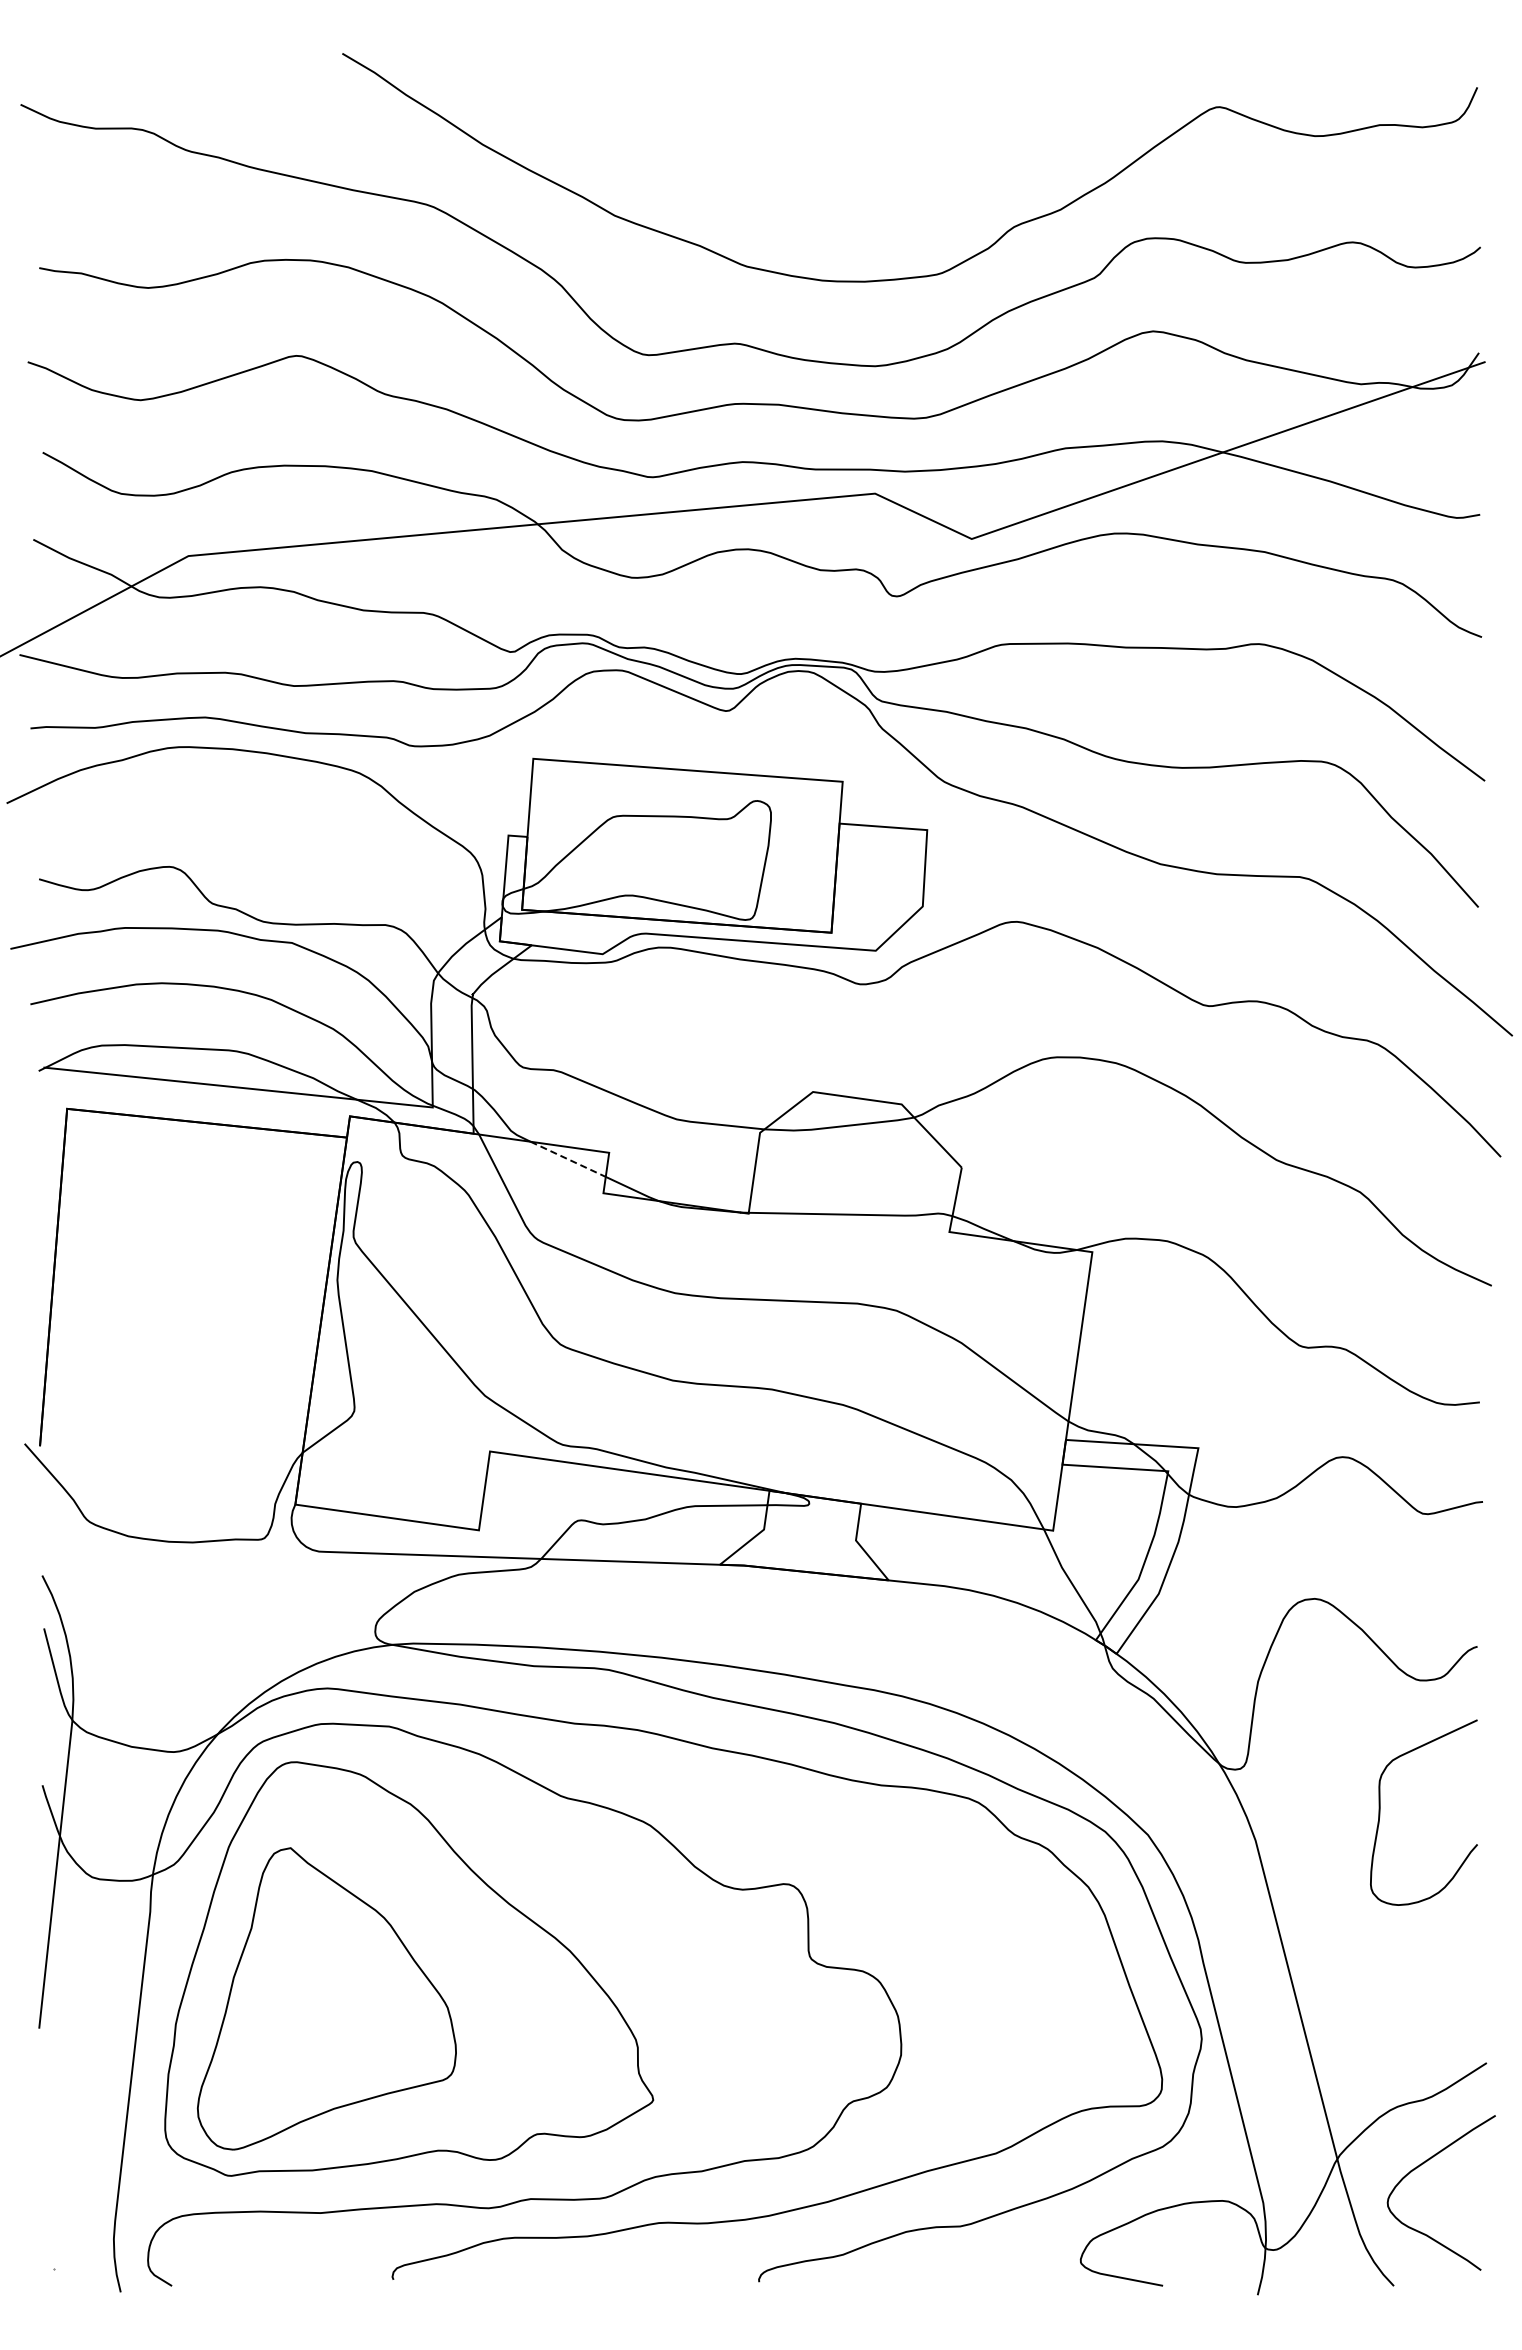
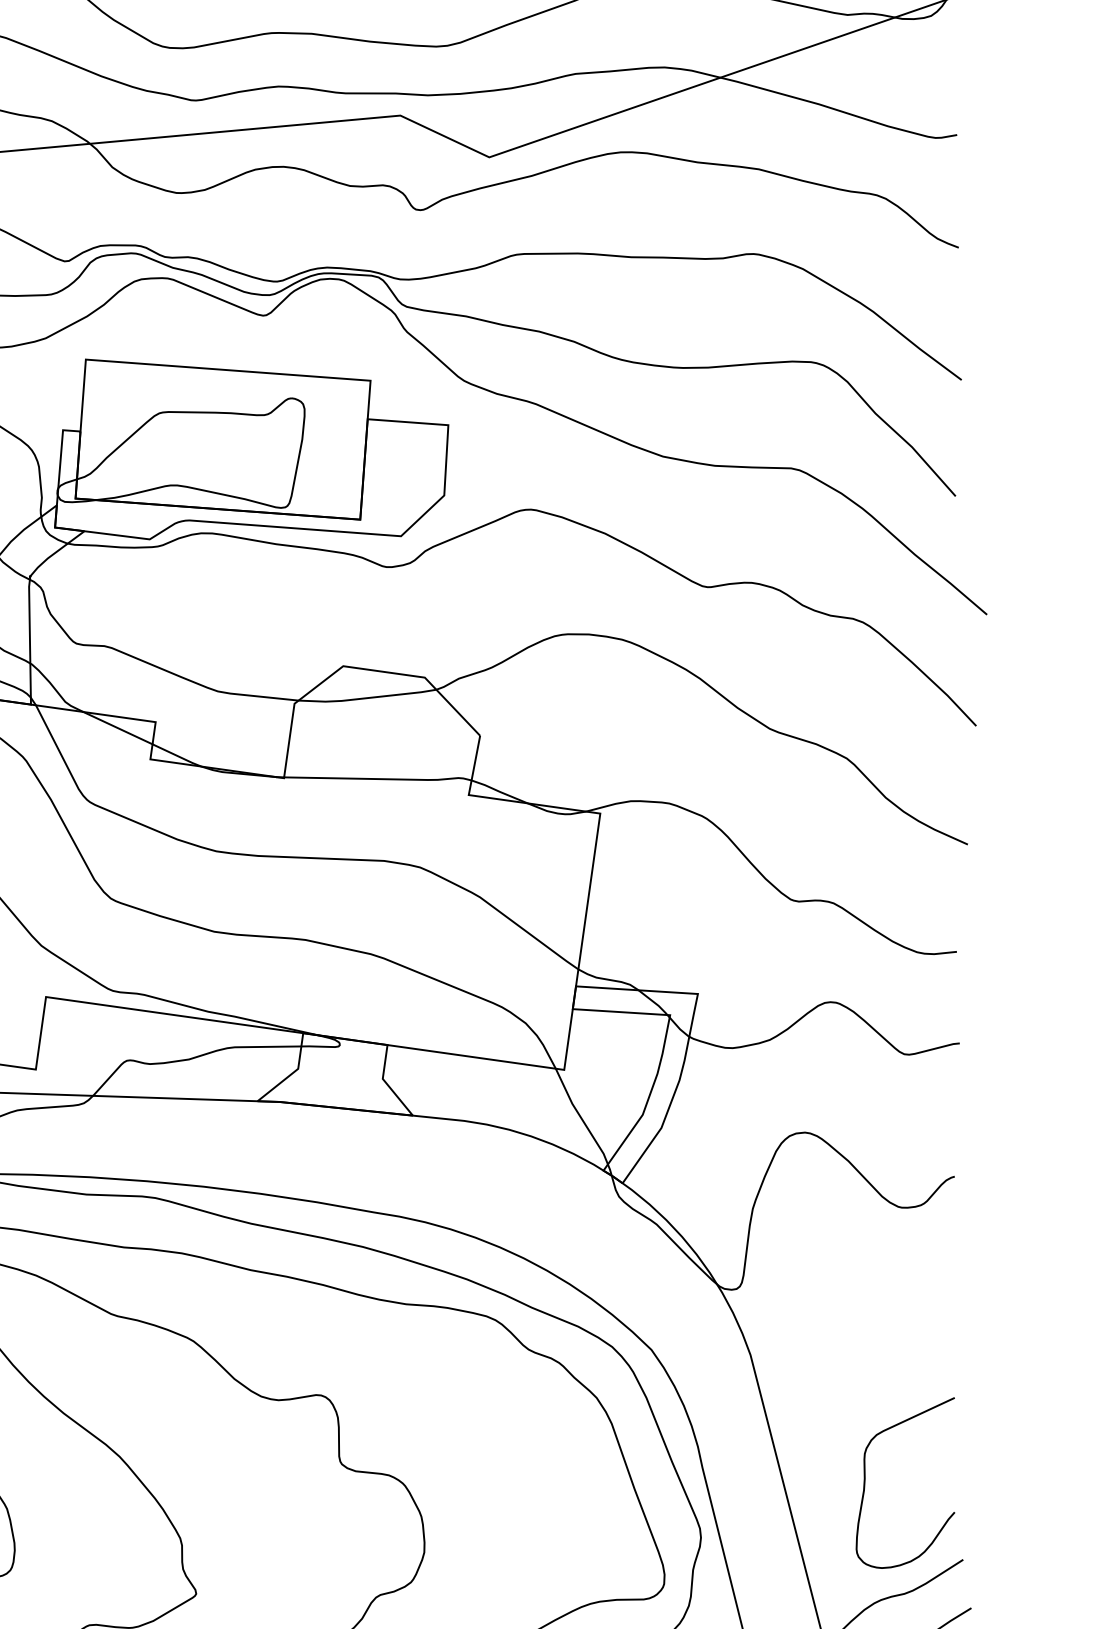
line: (568, 1159) -> (118, 728), dashed -> solid
curve: (1380, 1812) -> (865, 1482), moved

